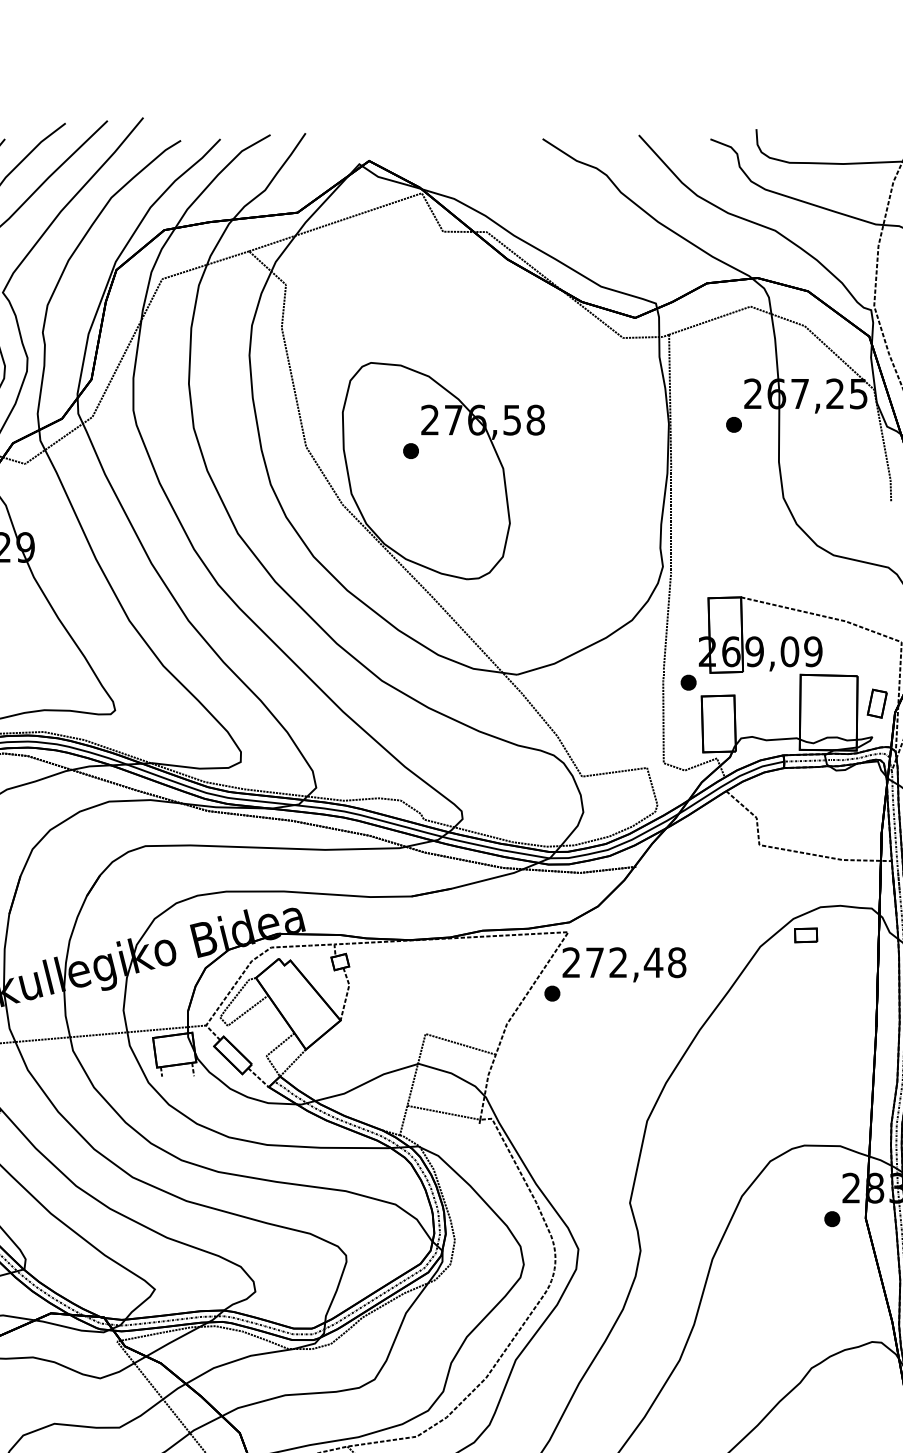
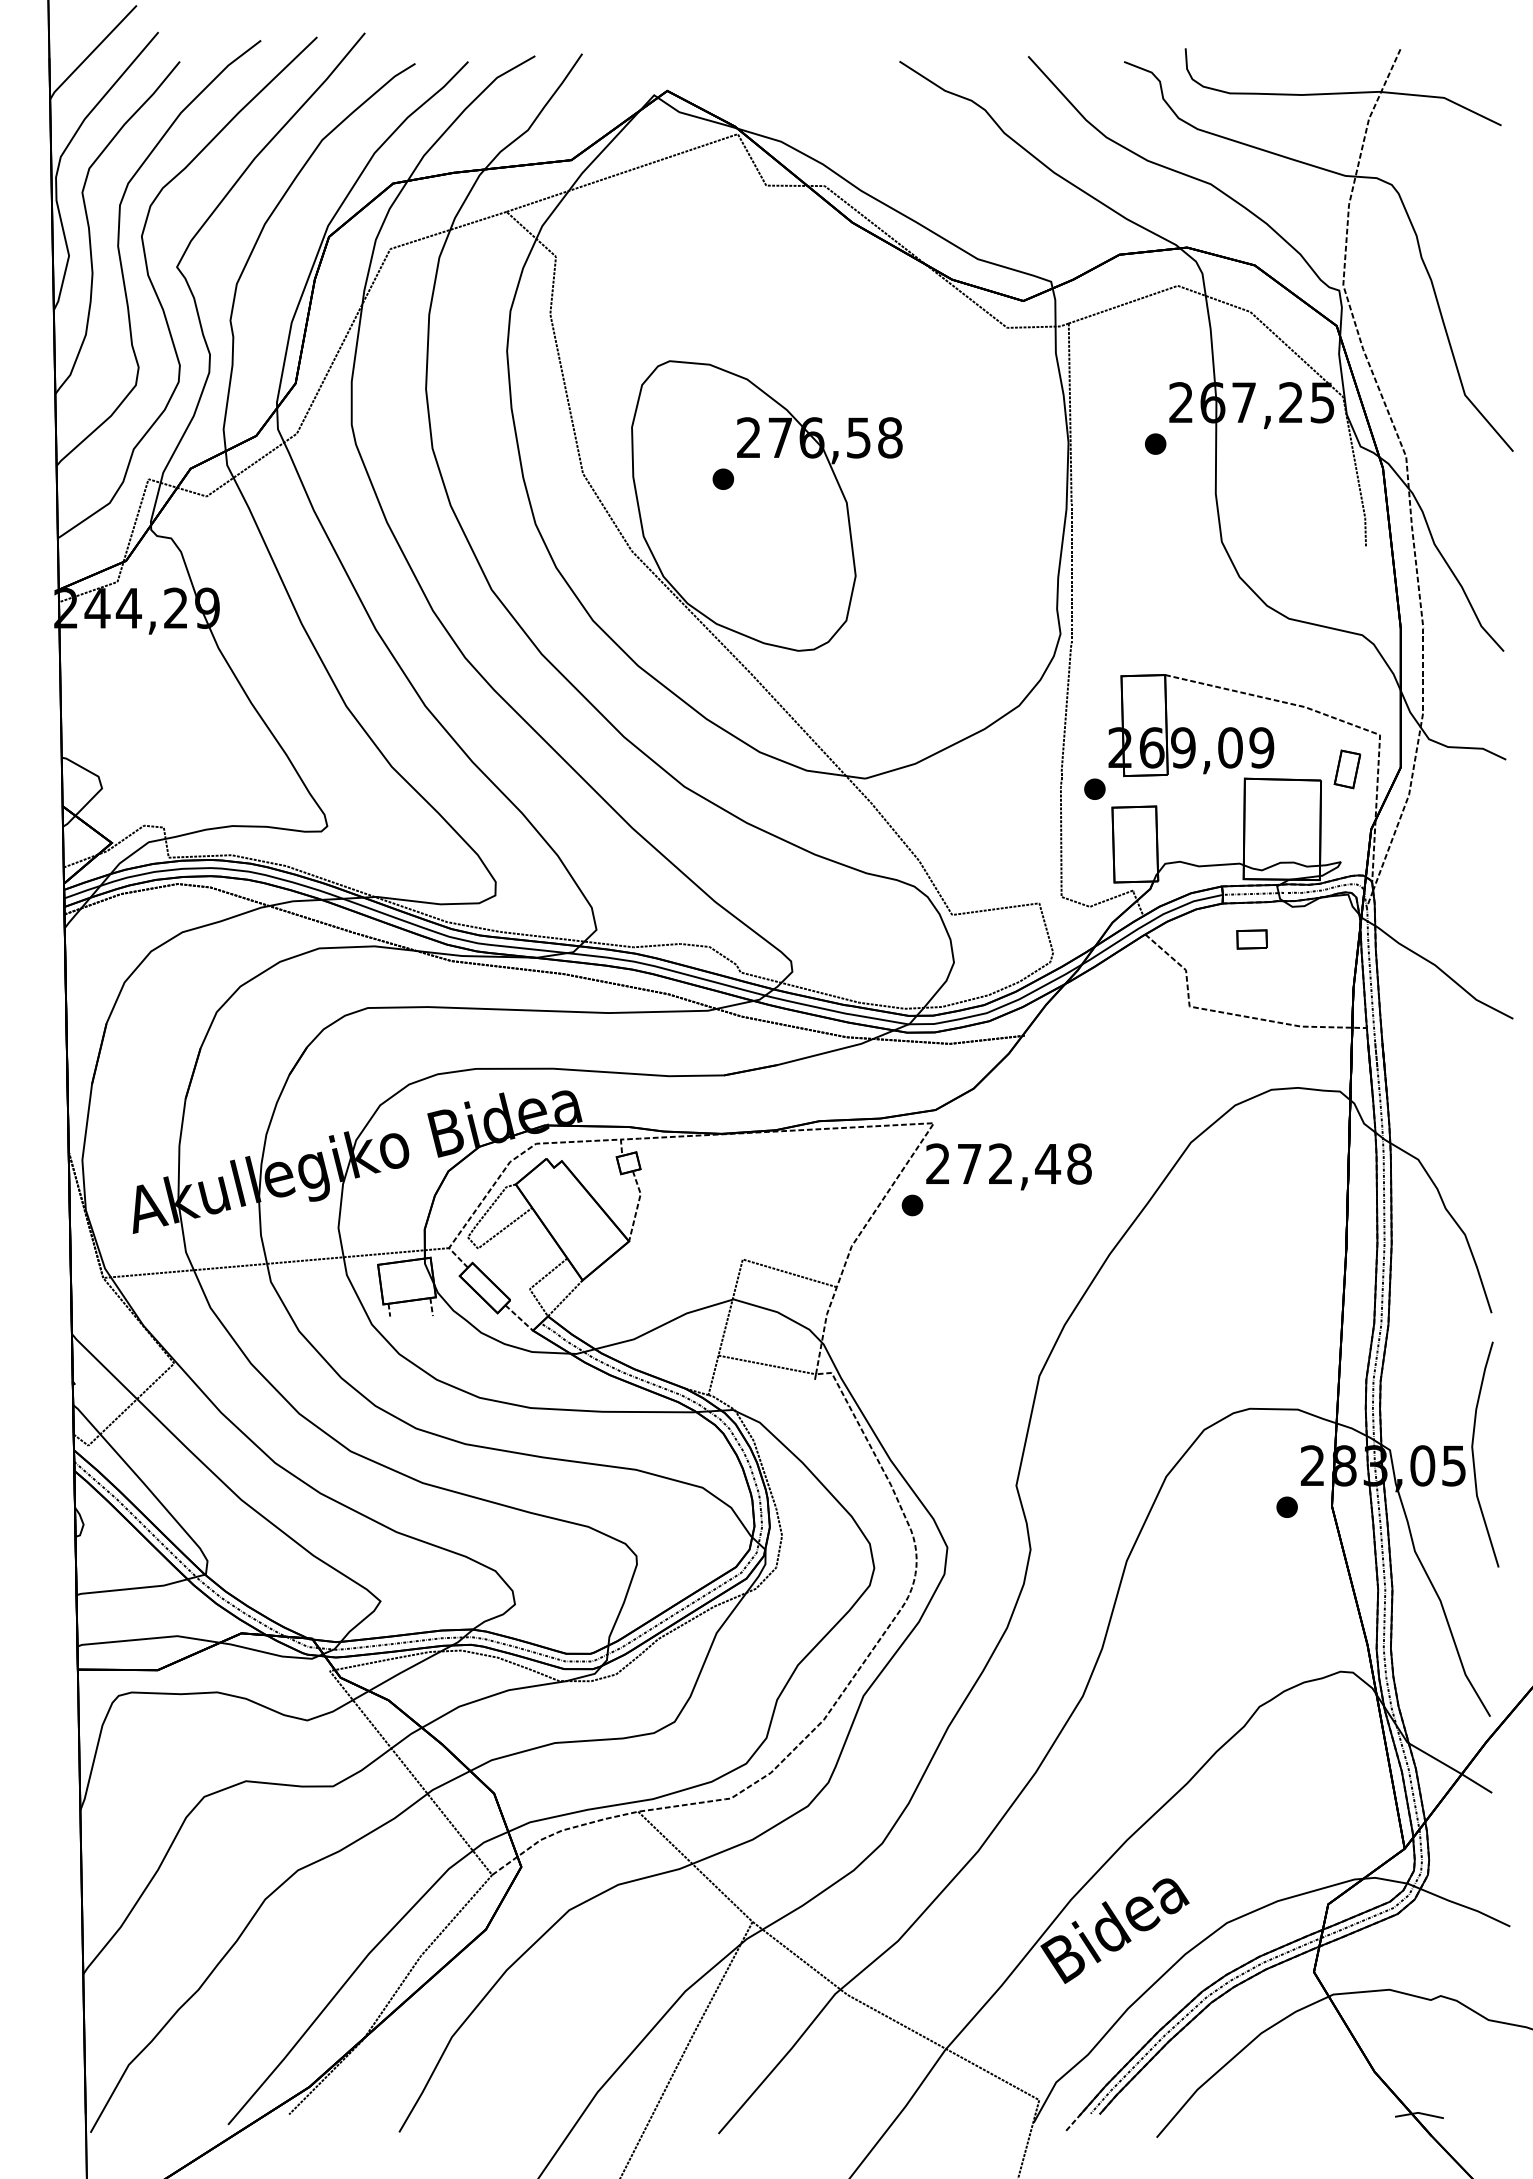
part: (877, 703) -> (1347, 769), moved
part: (805, 935) -> (1251, 939), moved

